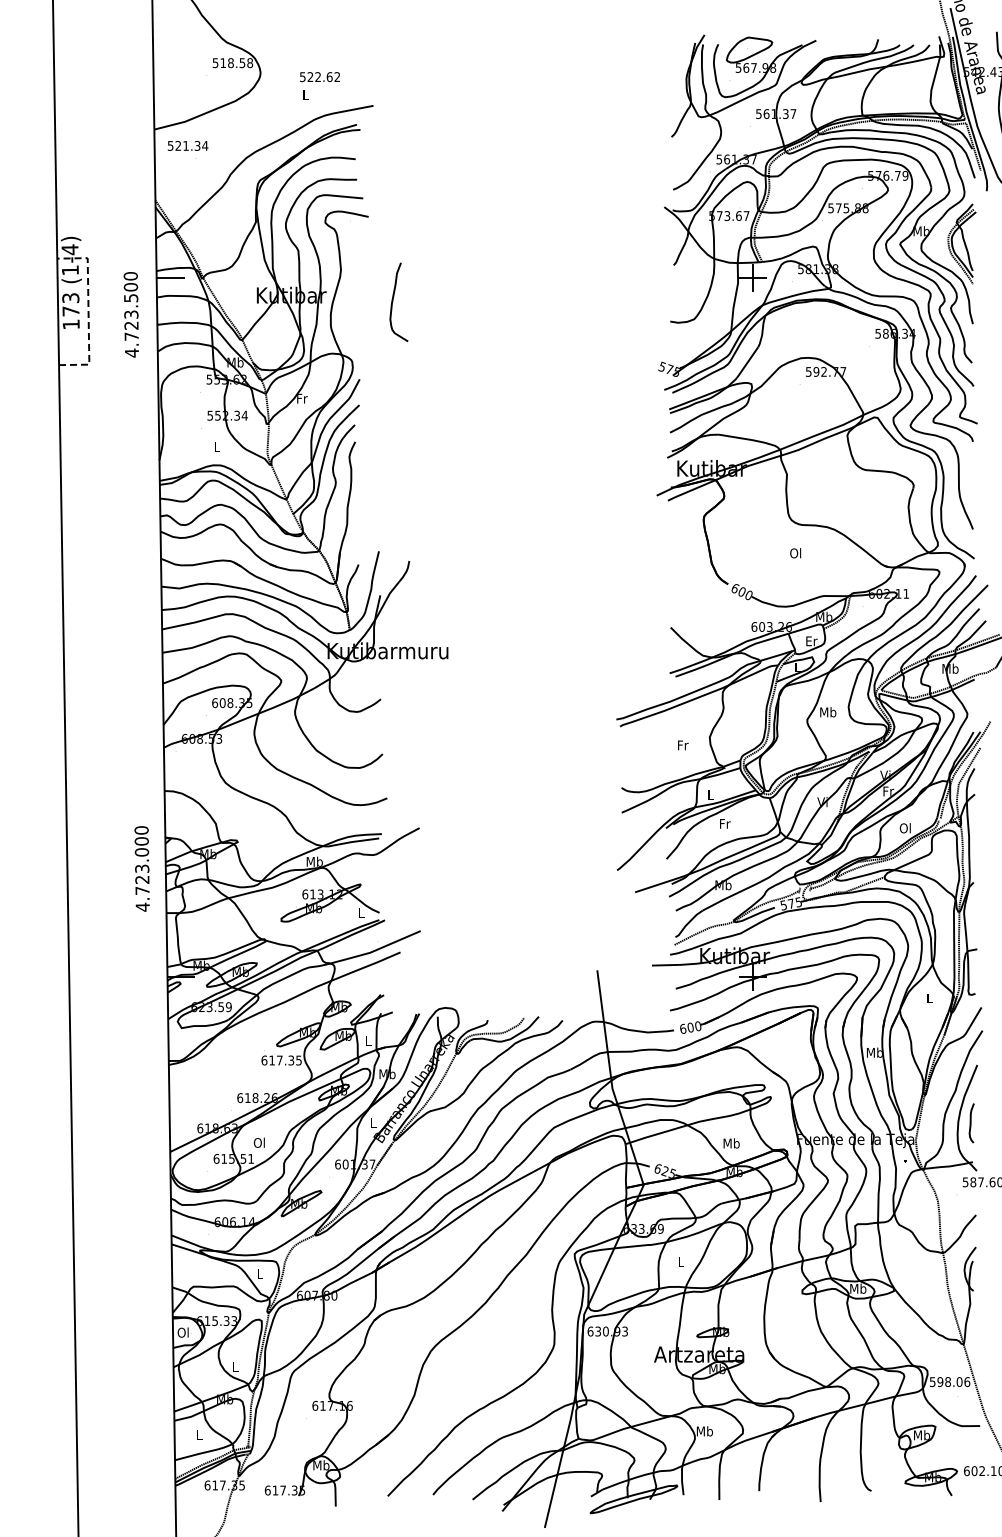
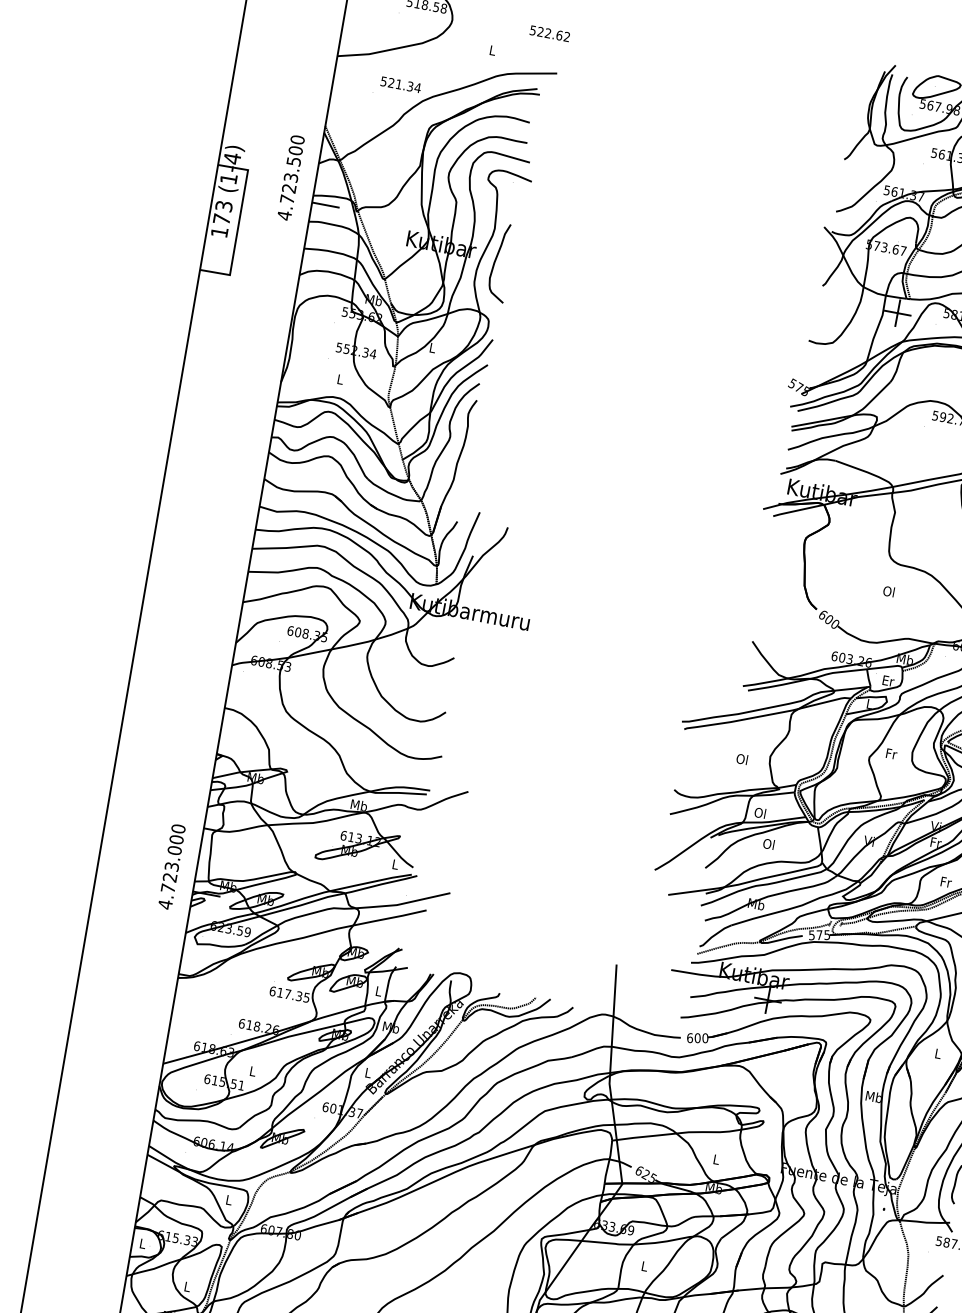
text: (319, 77) -> (549, 34), moved
text: (188, 145) -> (401, 84), moved
curve: (393, 301) -> (496, 261), moved
line: (88, 310) -> (239, 221), dashed -> solid
text: (130, 314) -> (290, 177), moved
text: (302, 398) -> (433, 347), Fr -> L
text: (828, 712) -> (891, 754), Mb -> Fr
text: (682, 745) -> (742, 759), Fr -> Ol
text: (709, 794) -> (759, 812), L -> Ol
text: (724, 823) -> (768, 843), Fr -> Ol
text: (905, 828) -> (945, 882), Ol -> Fr
text: (141, 868) -> (171, 866), moved
text: (258, 1142) -> (251, 1070), Ol -> L
text: (731, 1143) -> (716, 1159), Mb -> L
text: (182, 1332) -> (141, 1243), Ol -> L

